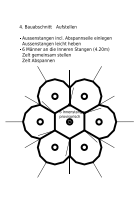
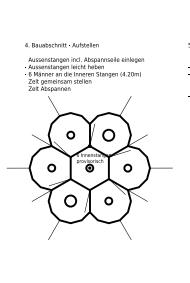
circle: (84, 95) -> (108, 134), size x1.6
circle: (54, 146) -> (70, 200), size x1.6

